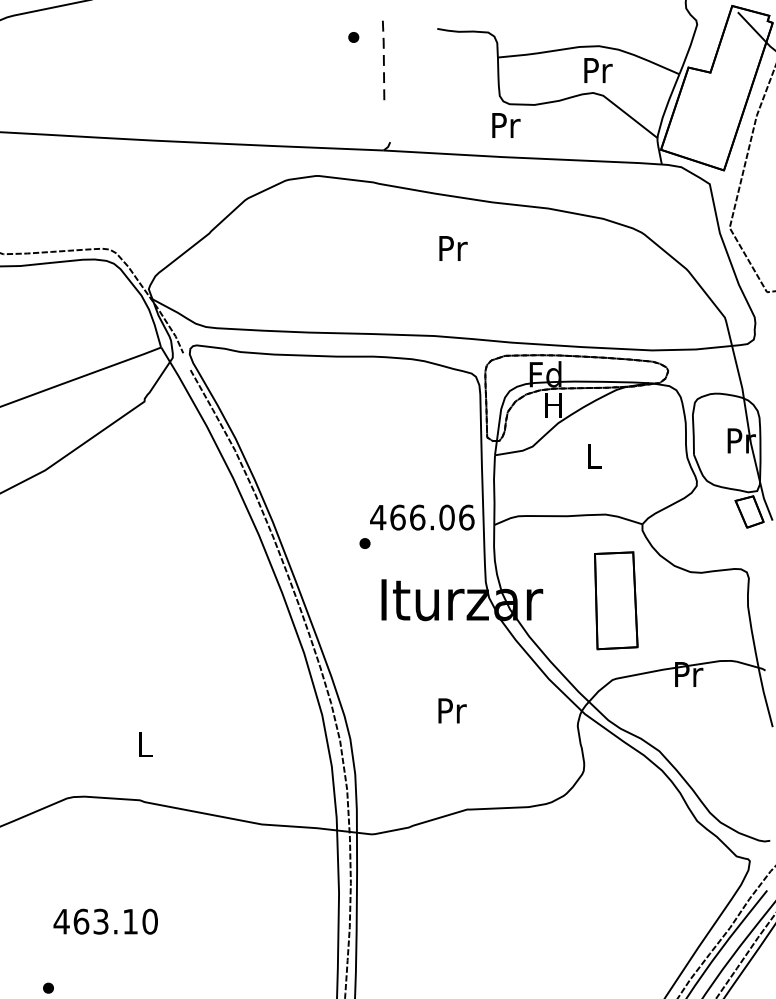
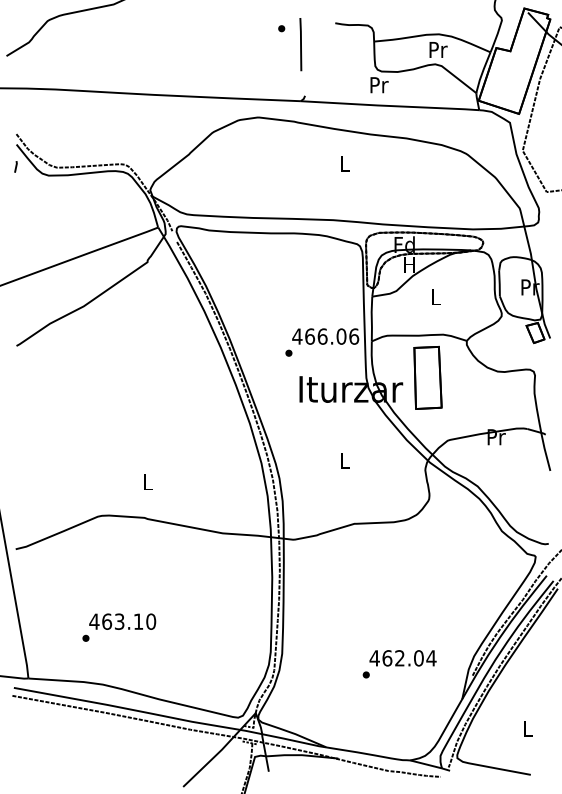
line: (384, 62) -> (301, 44), dashed -> solid
text: (453, 247) -> (345, 163), Pr -> L
part: (615, 600) -> (427, 377), moved
text: (453, 710) -> (345, 460), Pr -> L
text: (105, 921) -> (122, 621), moved

